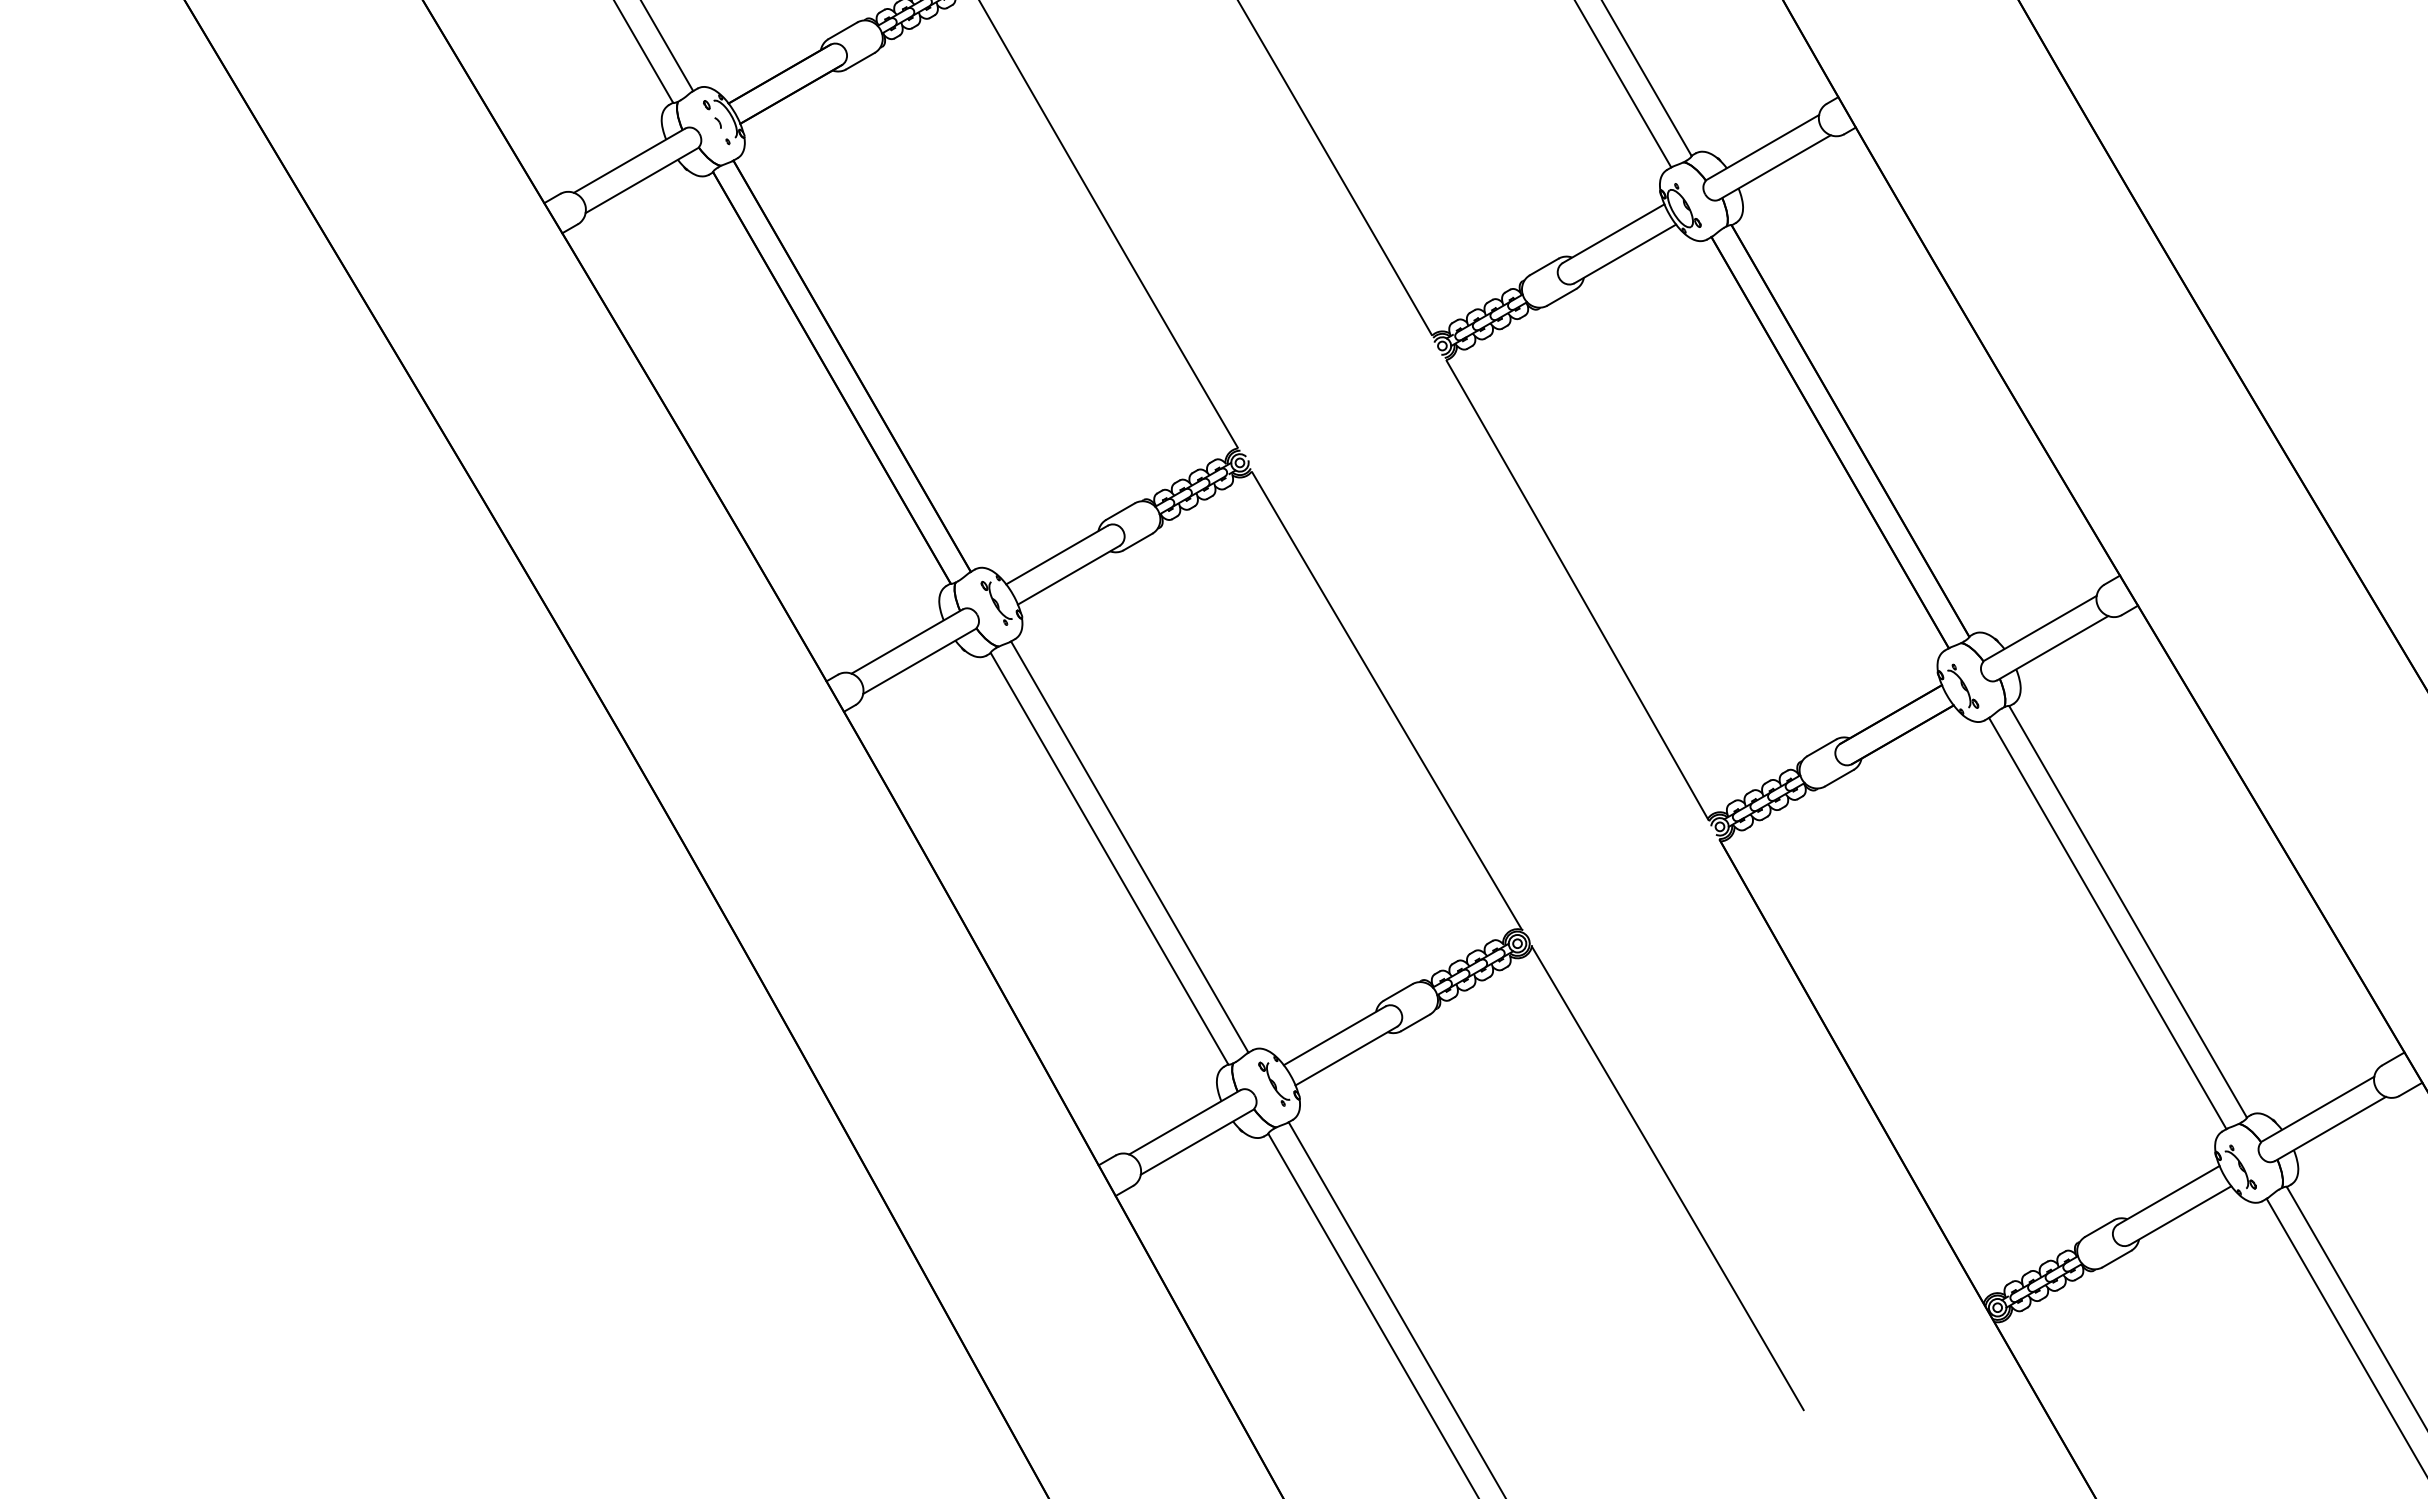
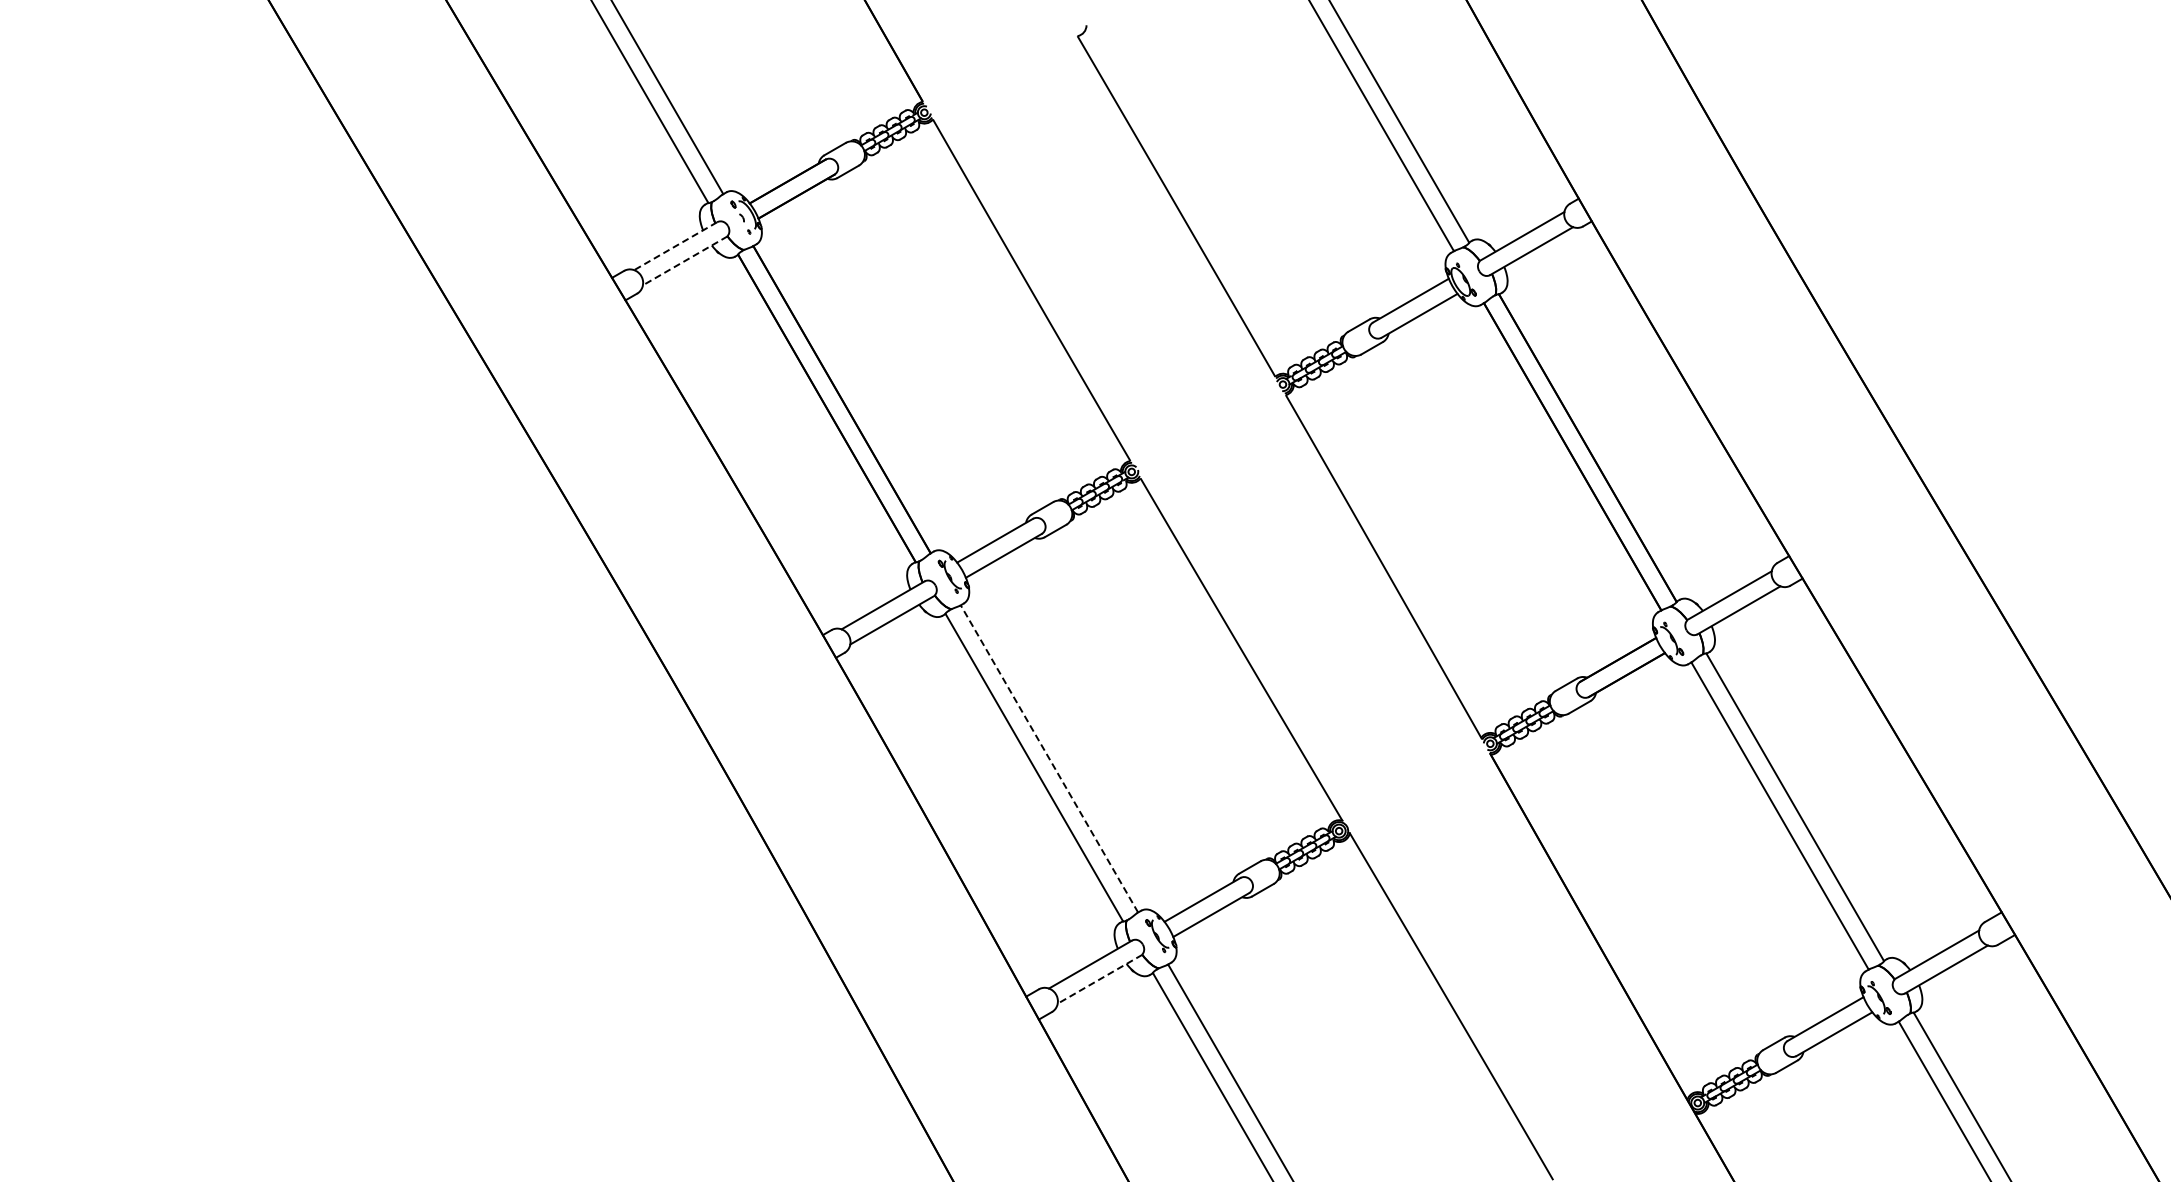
line: (629, 161) -> (675, 246), solid -> dashed
line: (642, 179) -> (685, 260), solid -> dashed
line: (1129, 846) -> (1049, 758), solid -> dashed
line: (1198, 1142) -> (1100, 979), solid -> dashed

